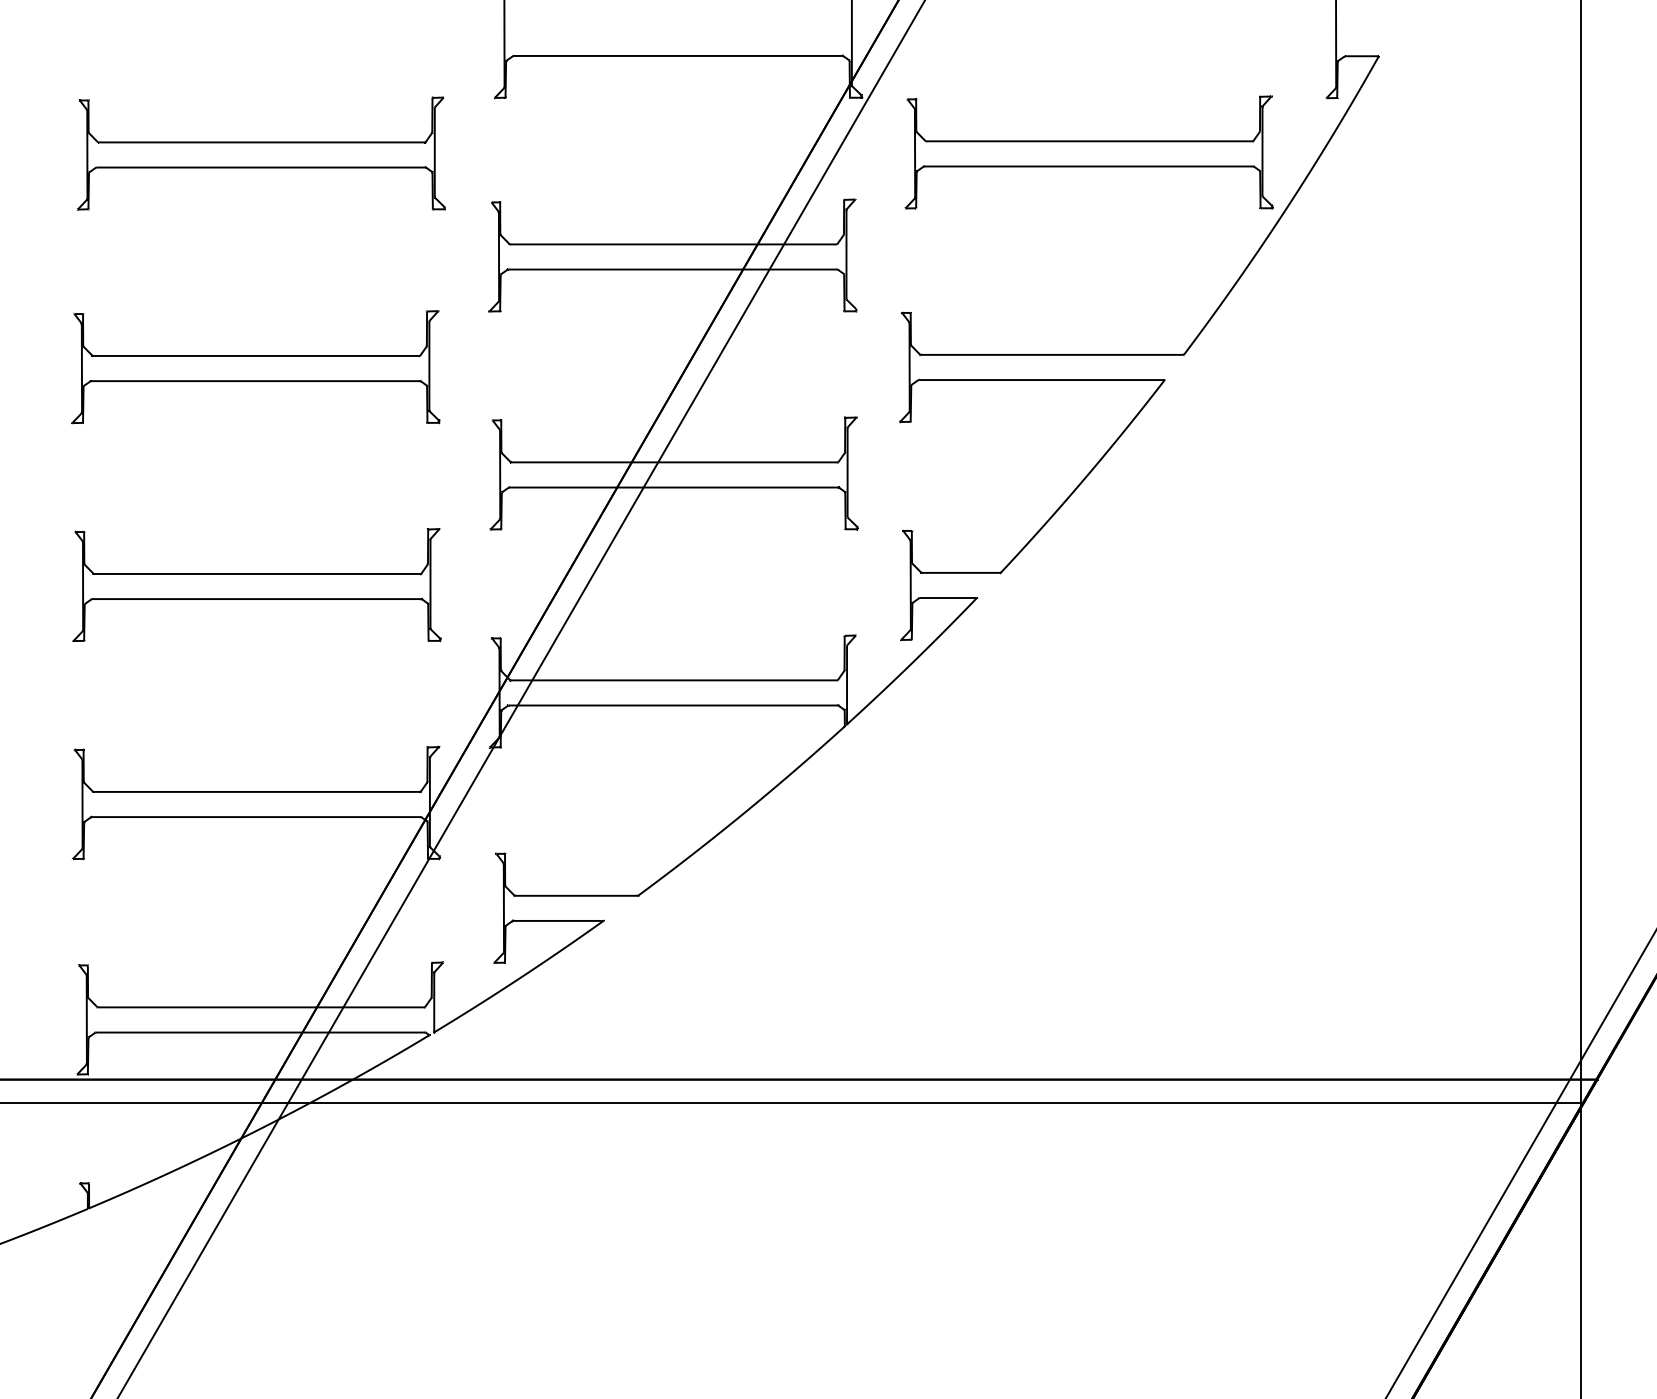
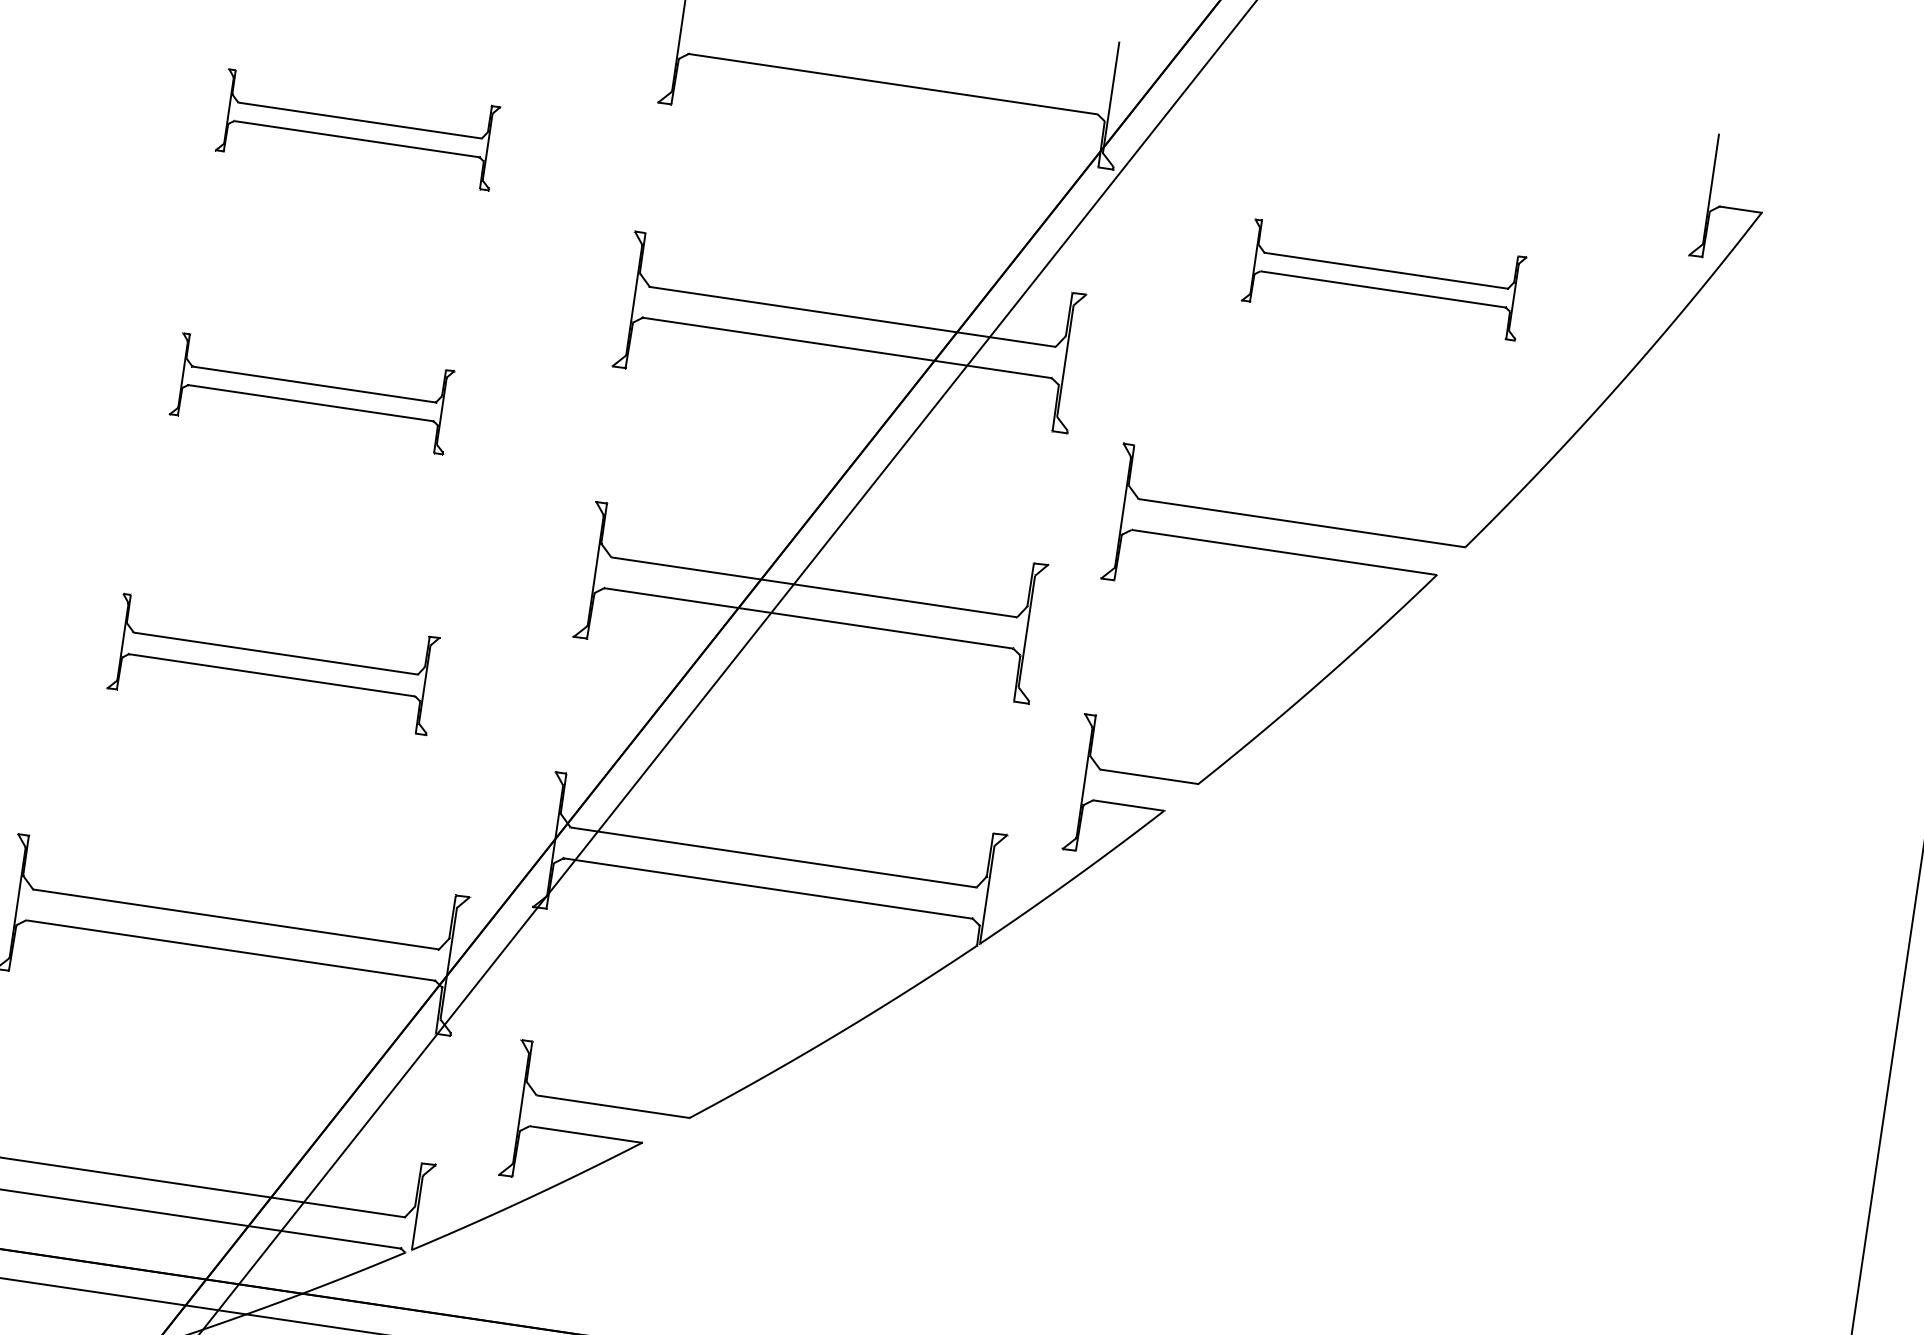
part: (1088, 152) -> (1384, 278), size x0.6
part: (261, 153) -> (358, 128), size x0.6
part: (255, 367) -> (312, 392), size x0.6
part: (256, 585) -> (273, 663), size x0.7

